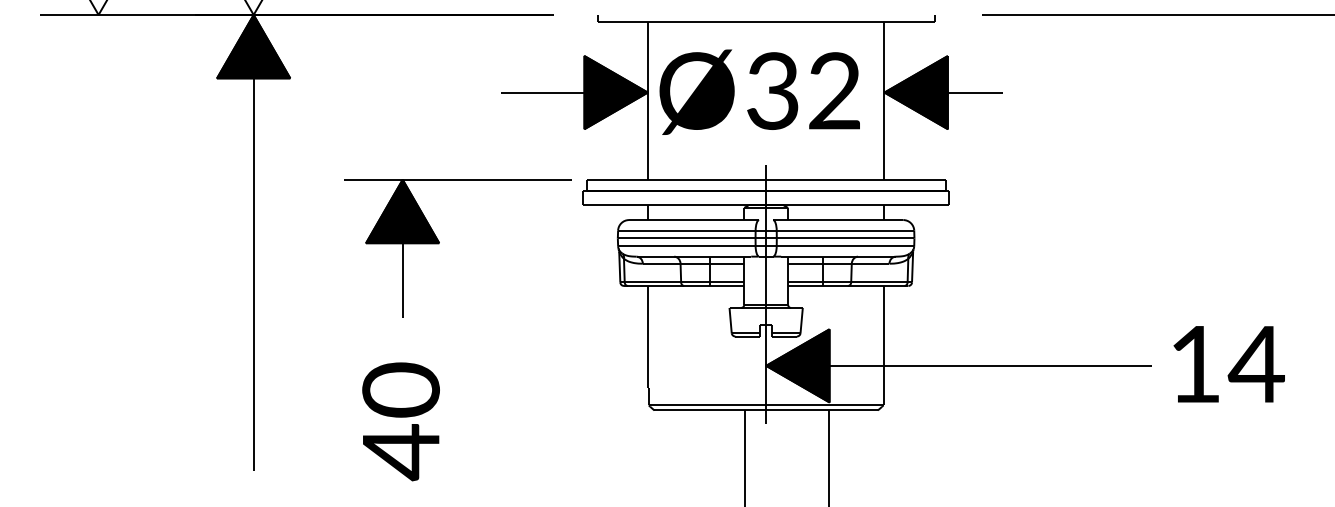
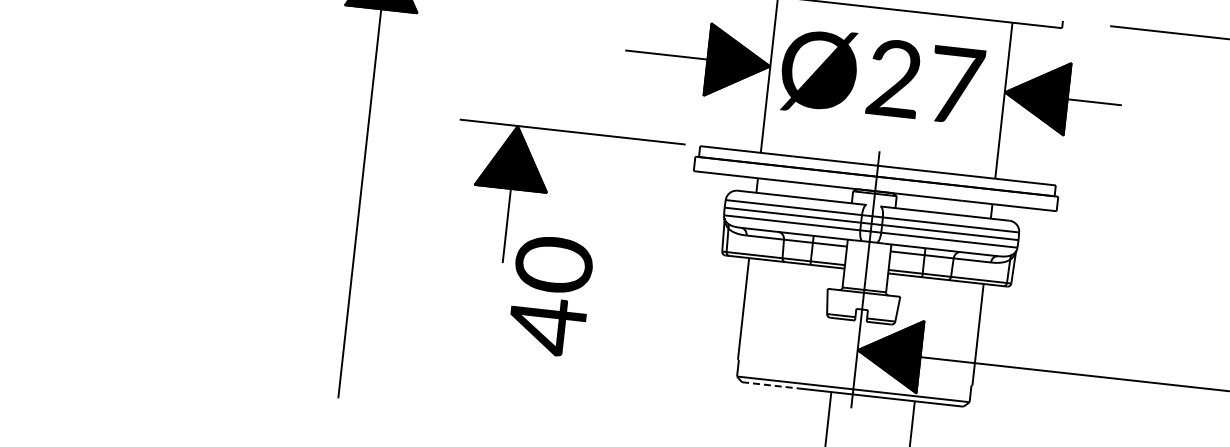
text: (804, 90) -> (925, 81), 32 -> 27
line: (683, 410) -> (770, 385), solid -> dashed
text: (400, 421) -> (550, 295), moved

